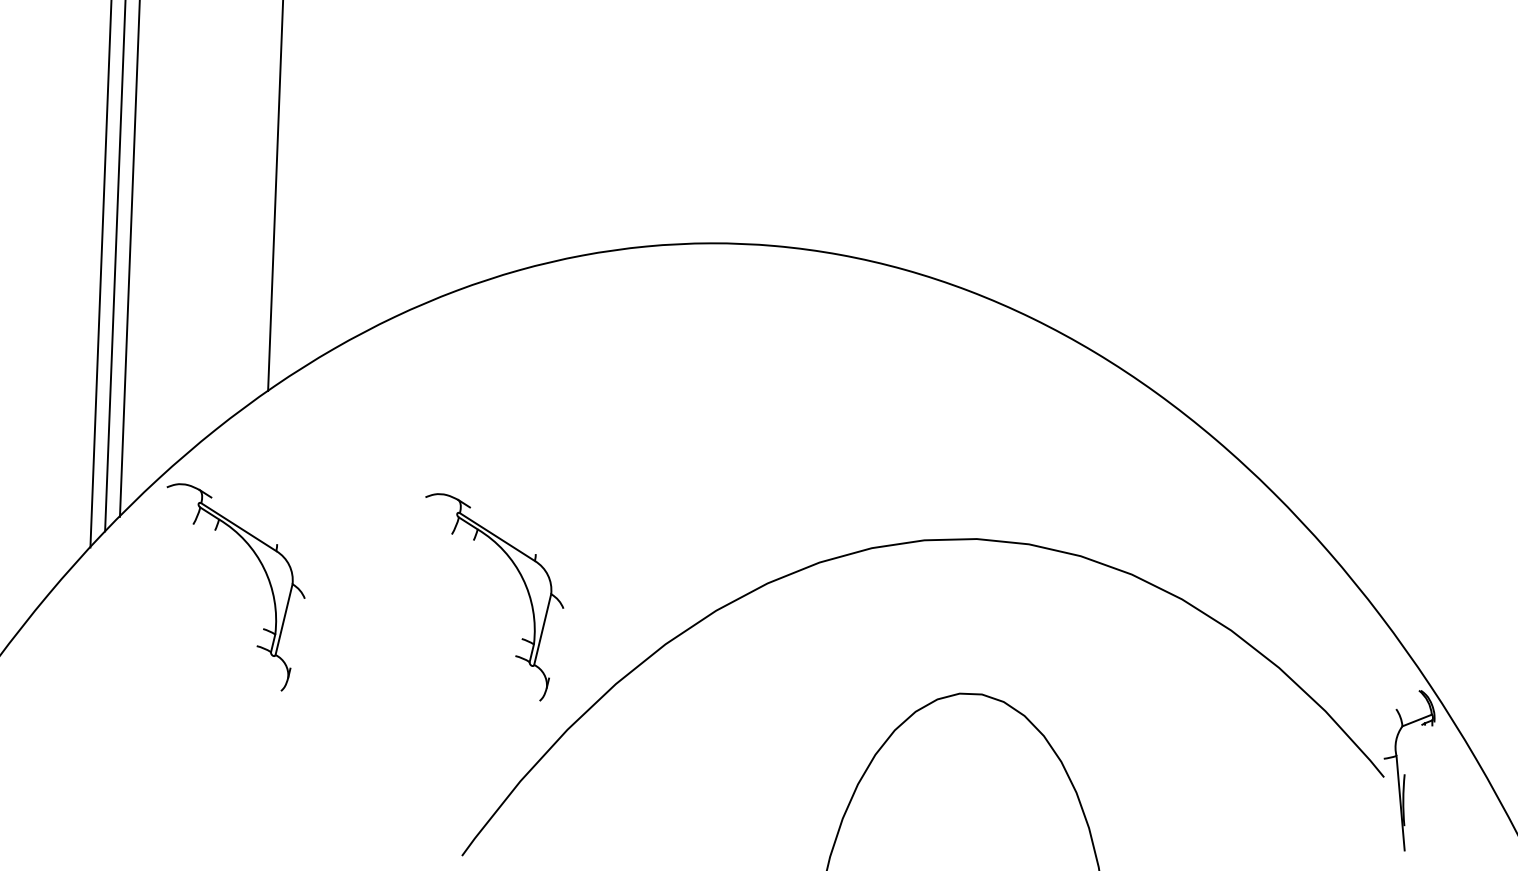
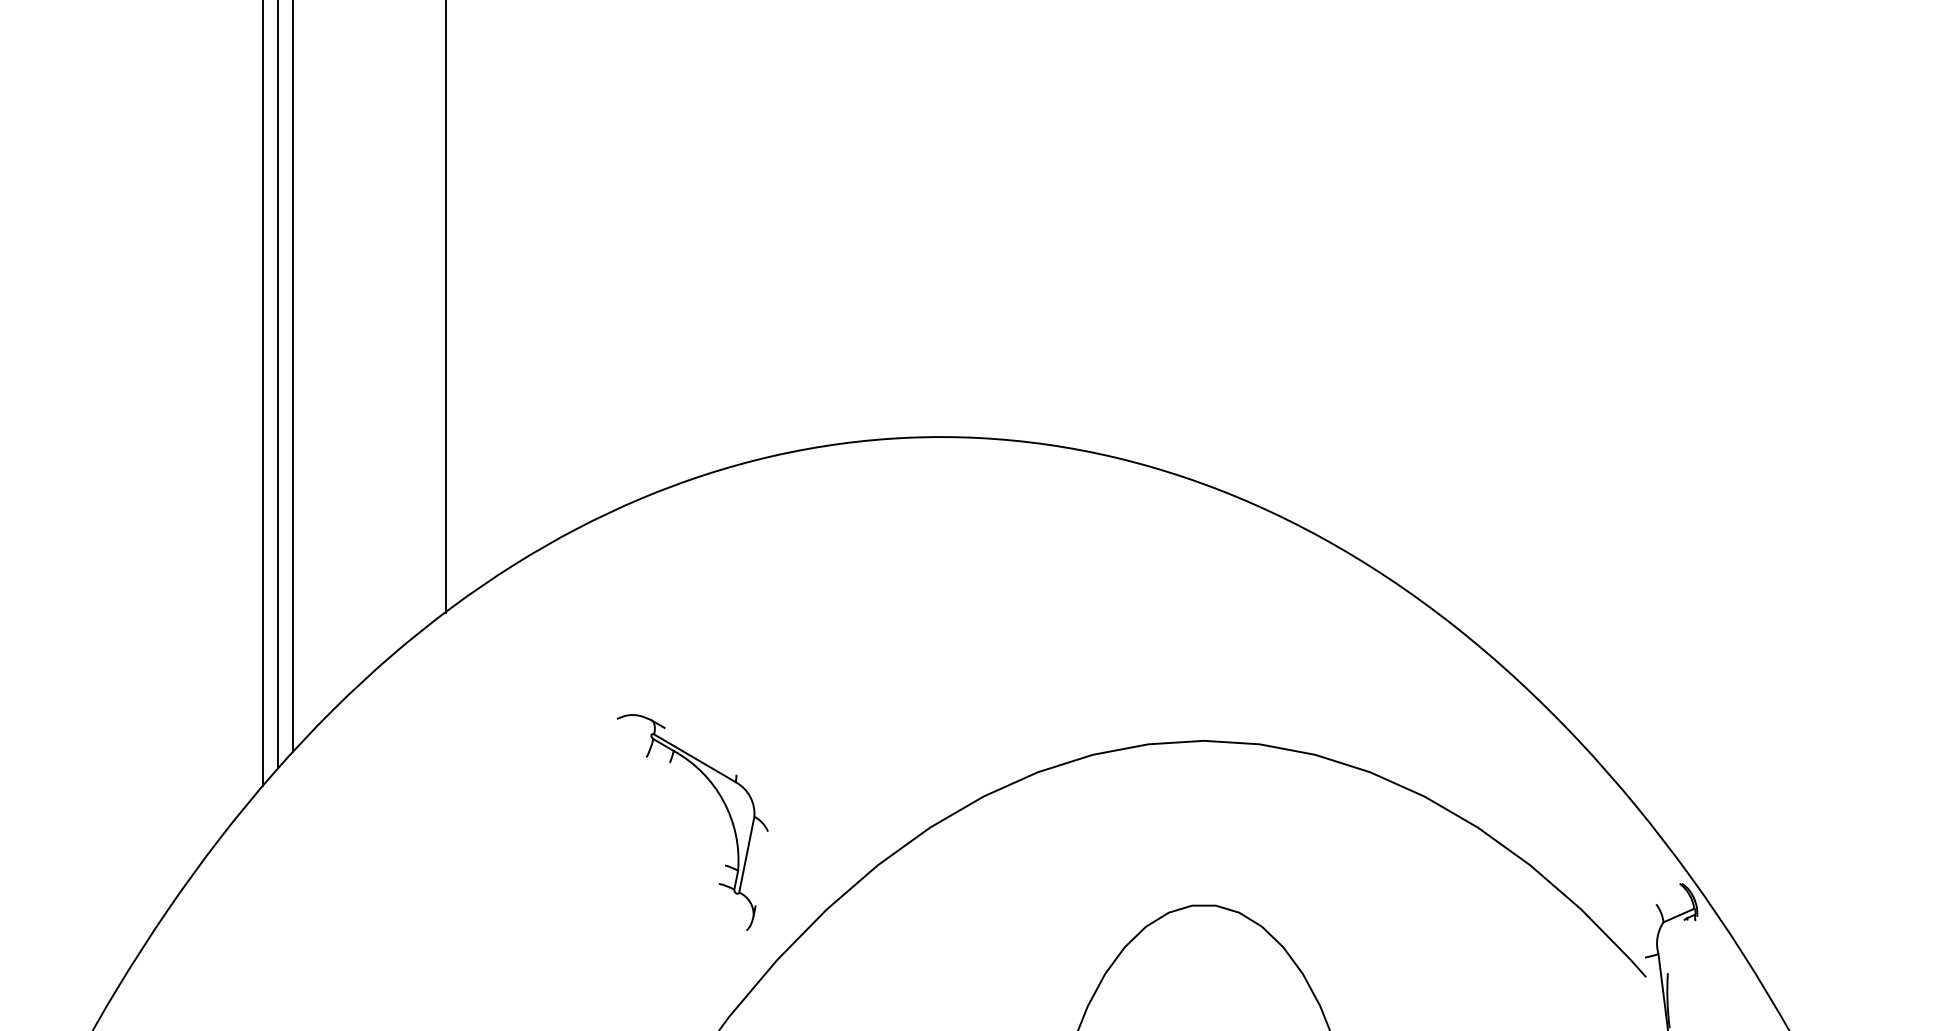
part: (264, 572) -> (449, 805), removed

